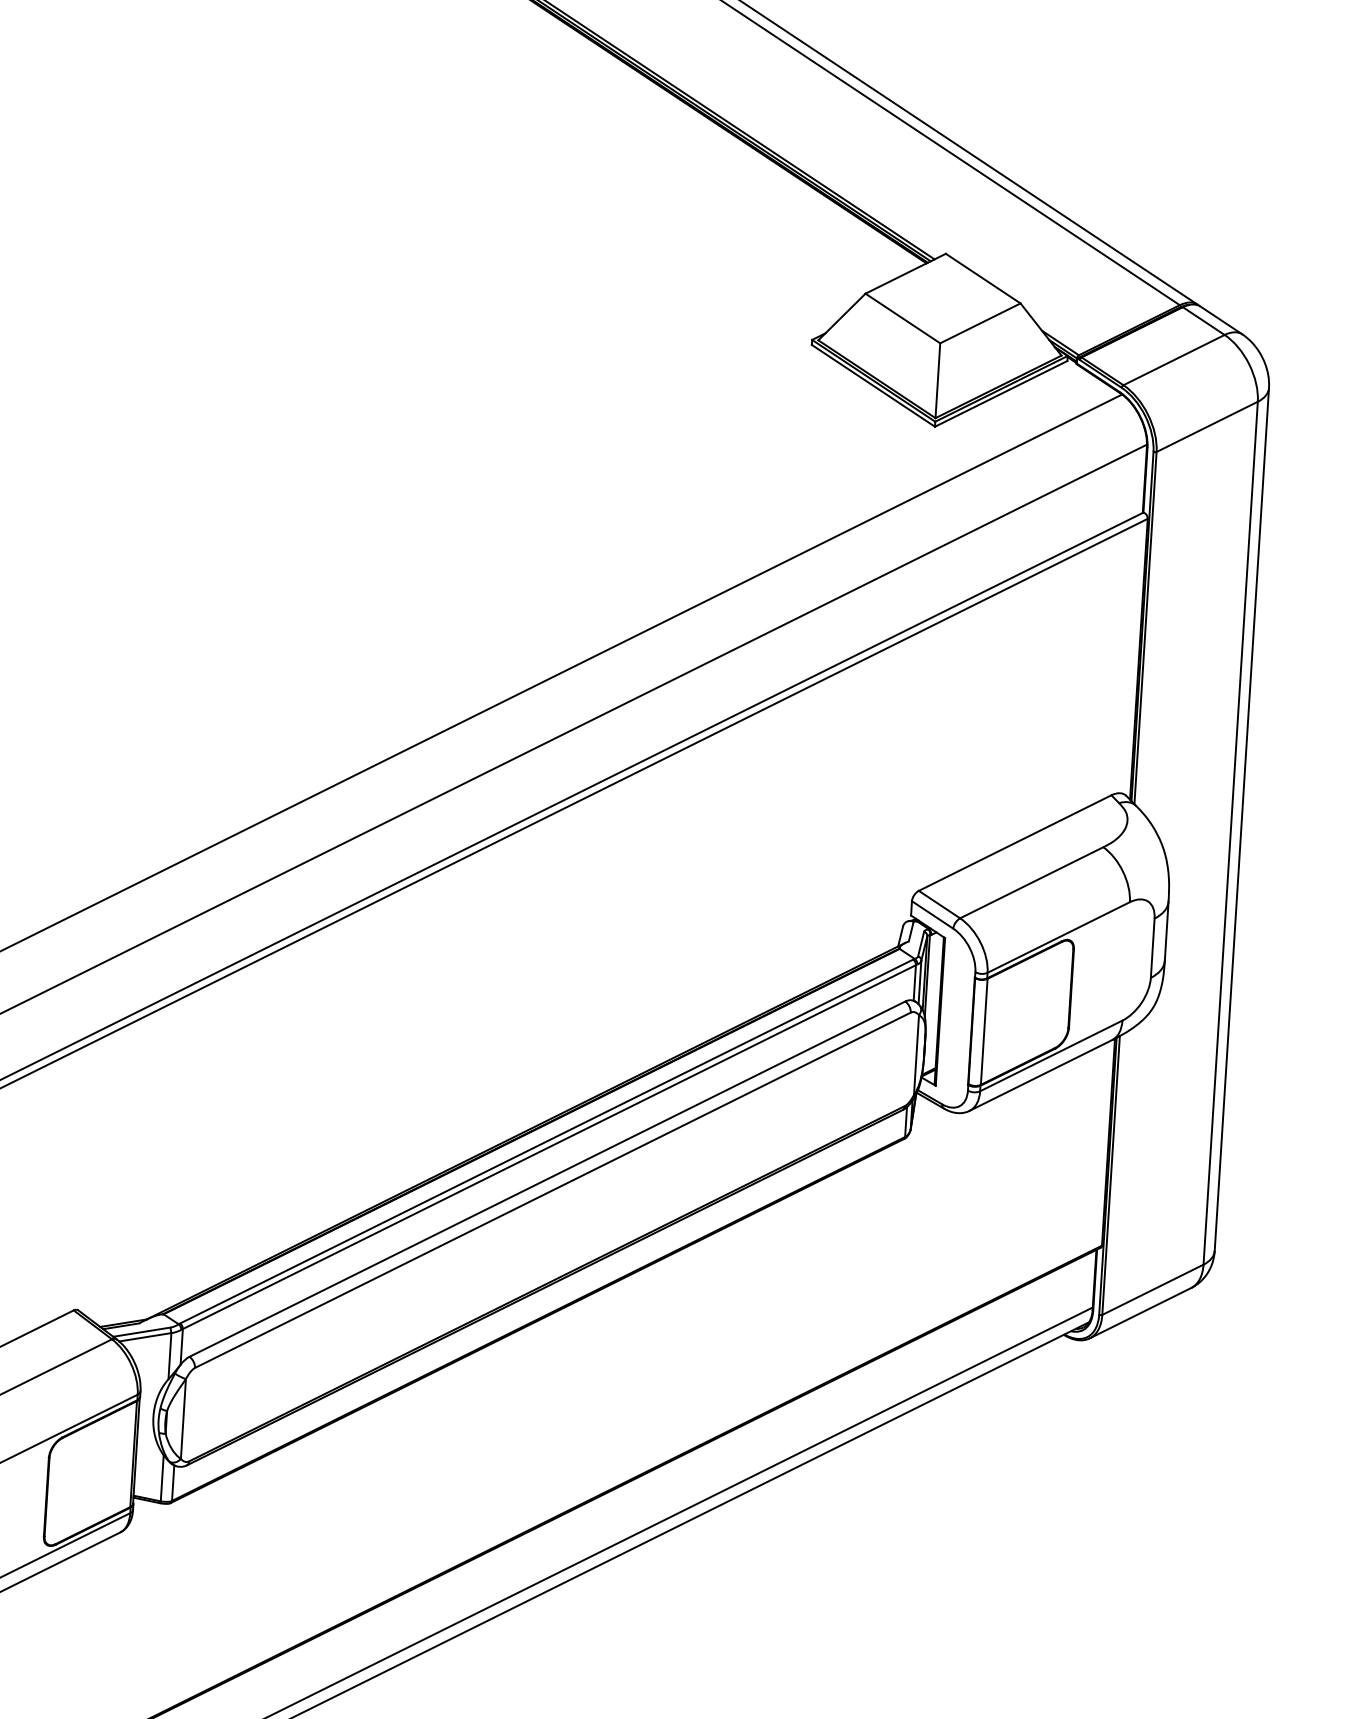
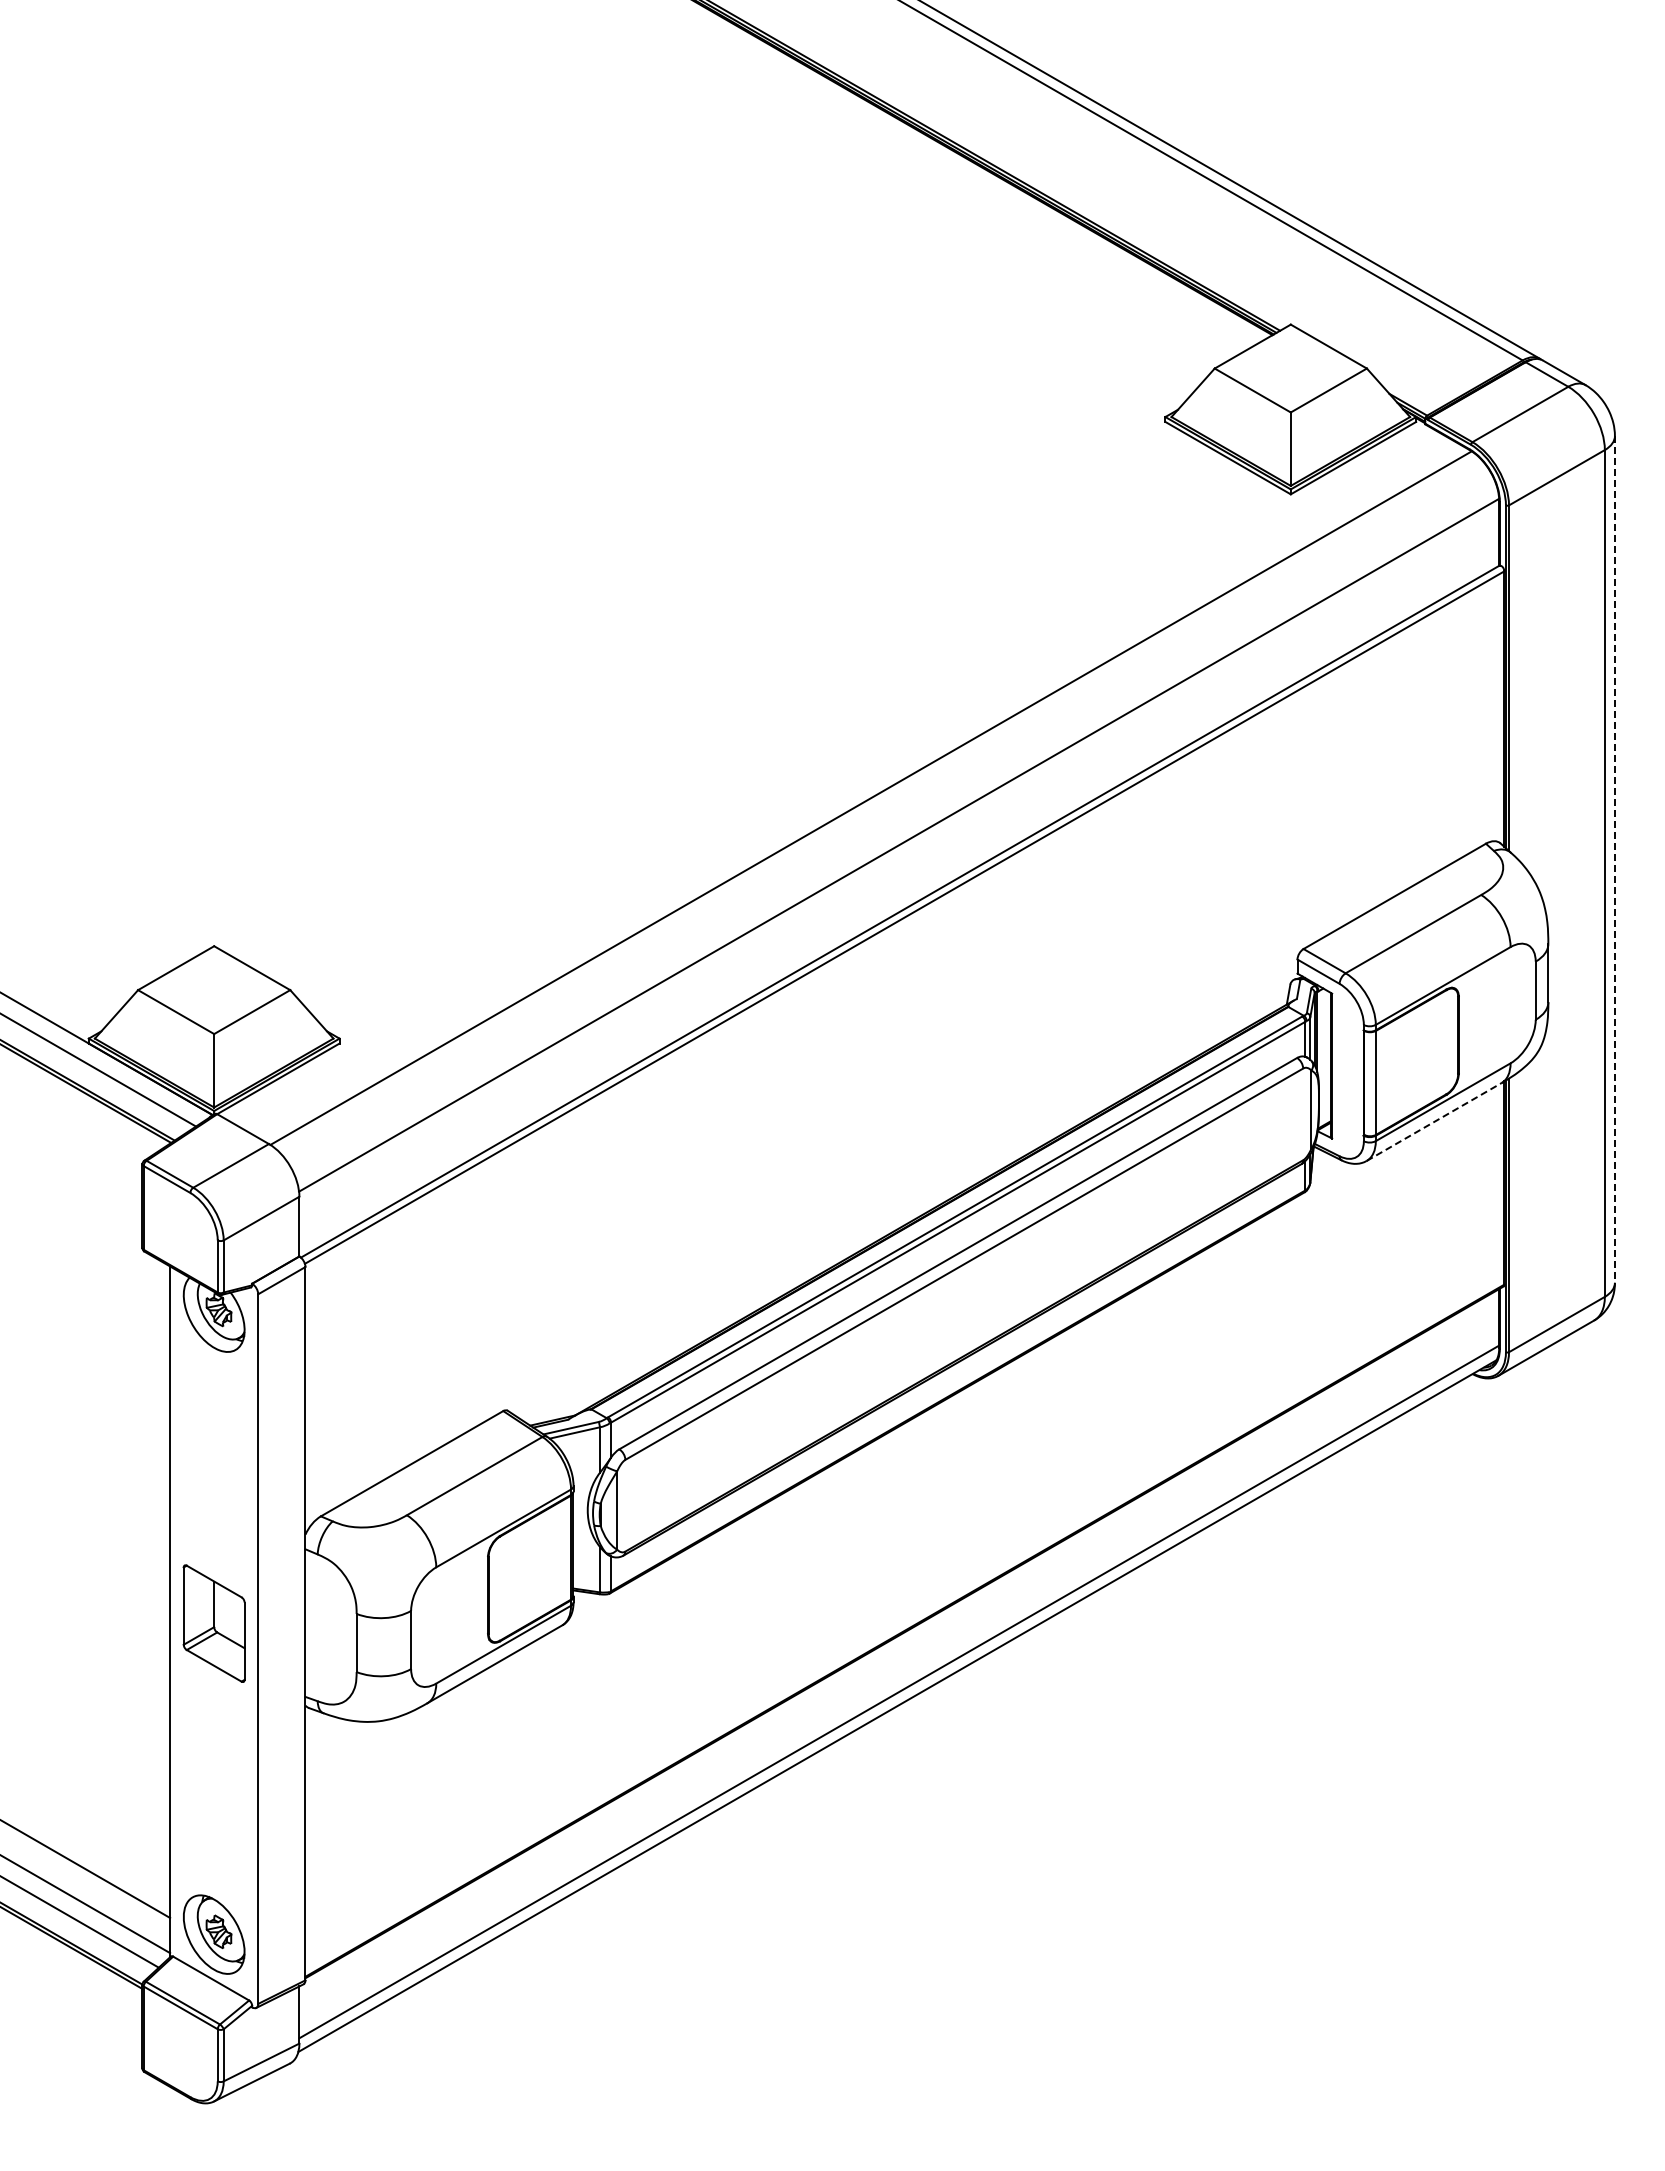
line: (1241, 819) -> (1614, 859), solid -> dashed
line: (1041, 1076) -> (1434, 1122), solid -> dashed

